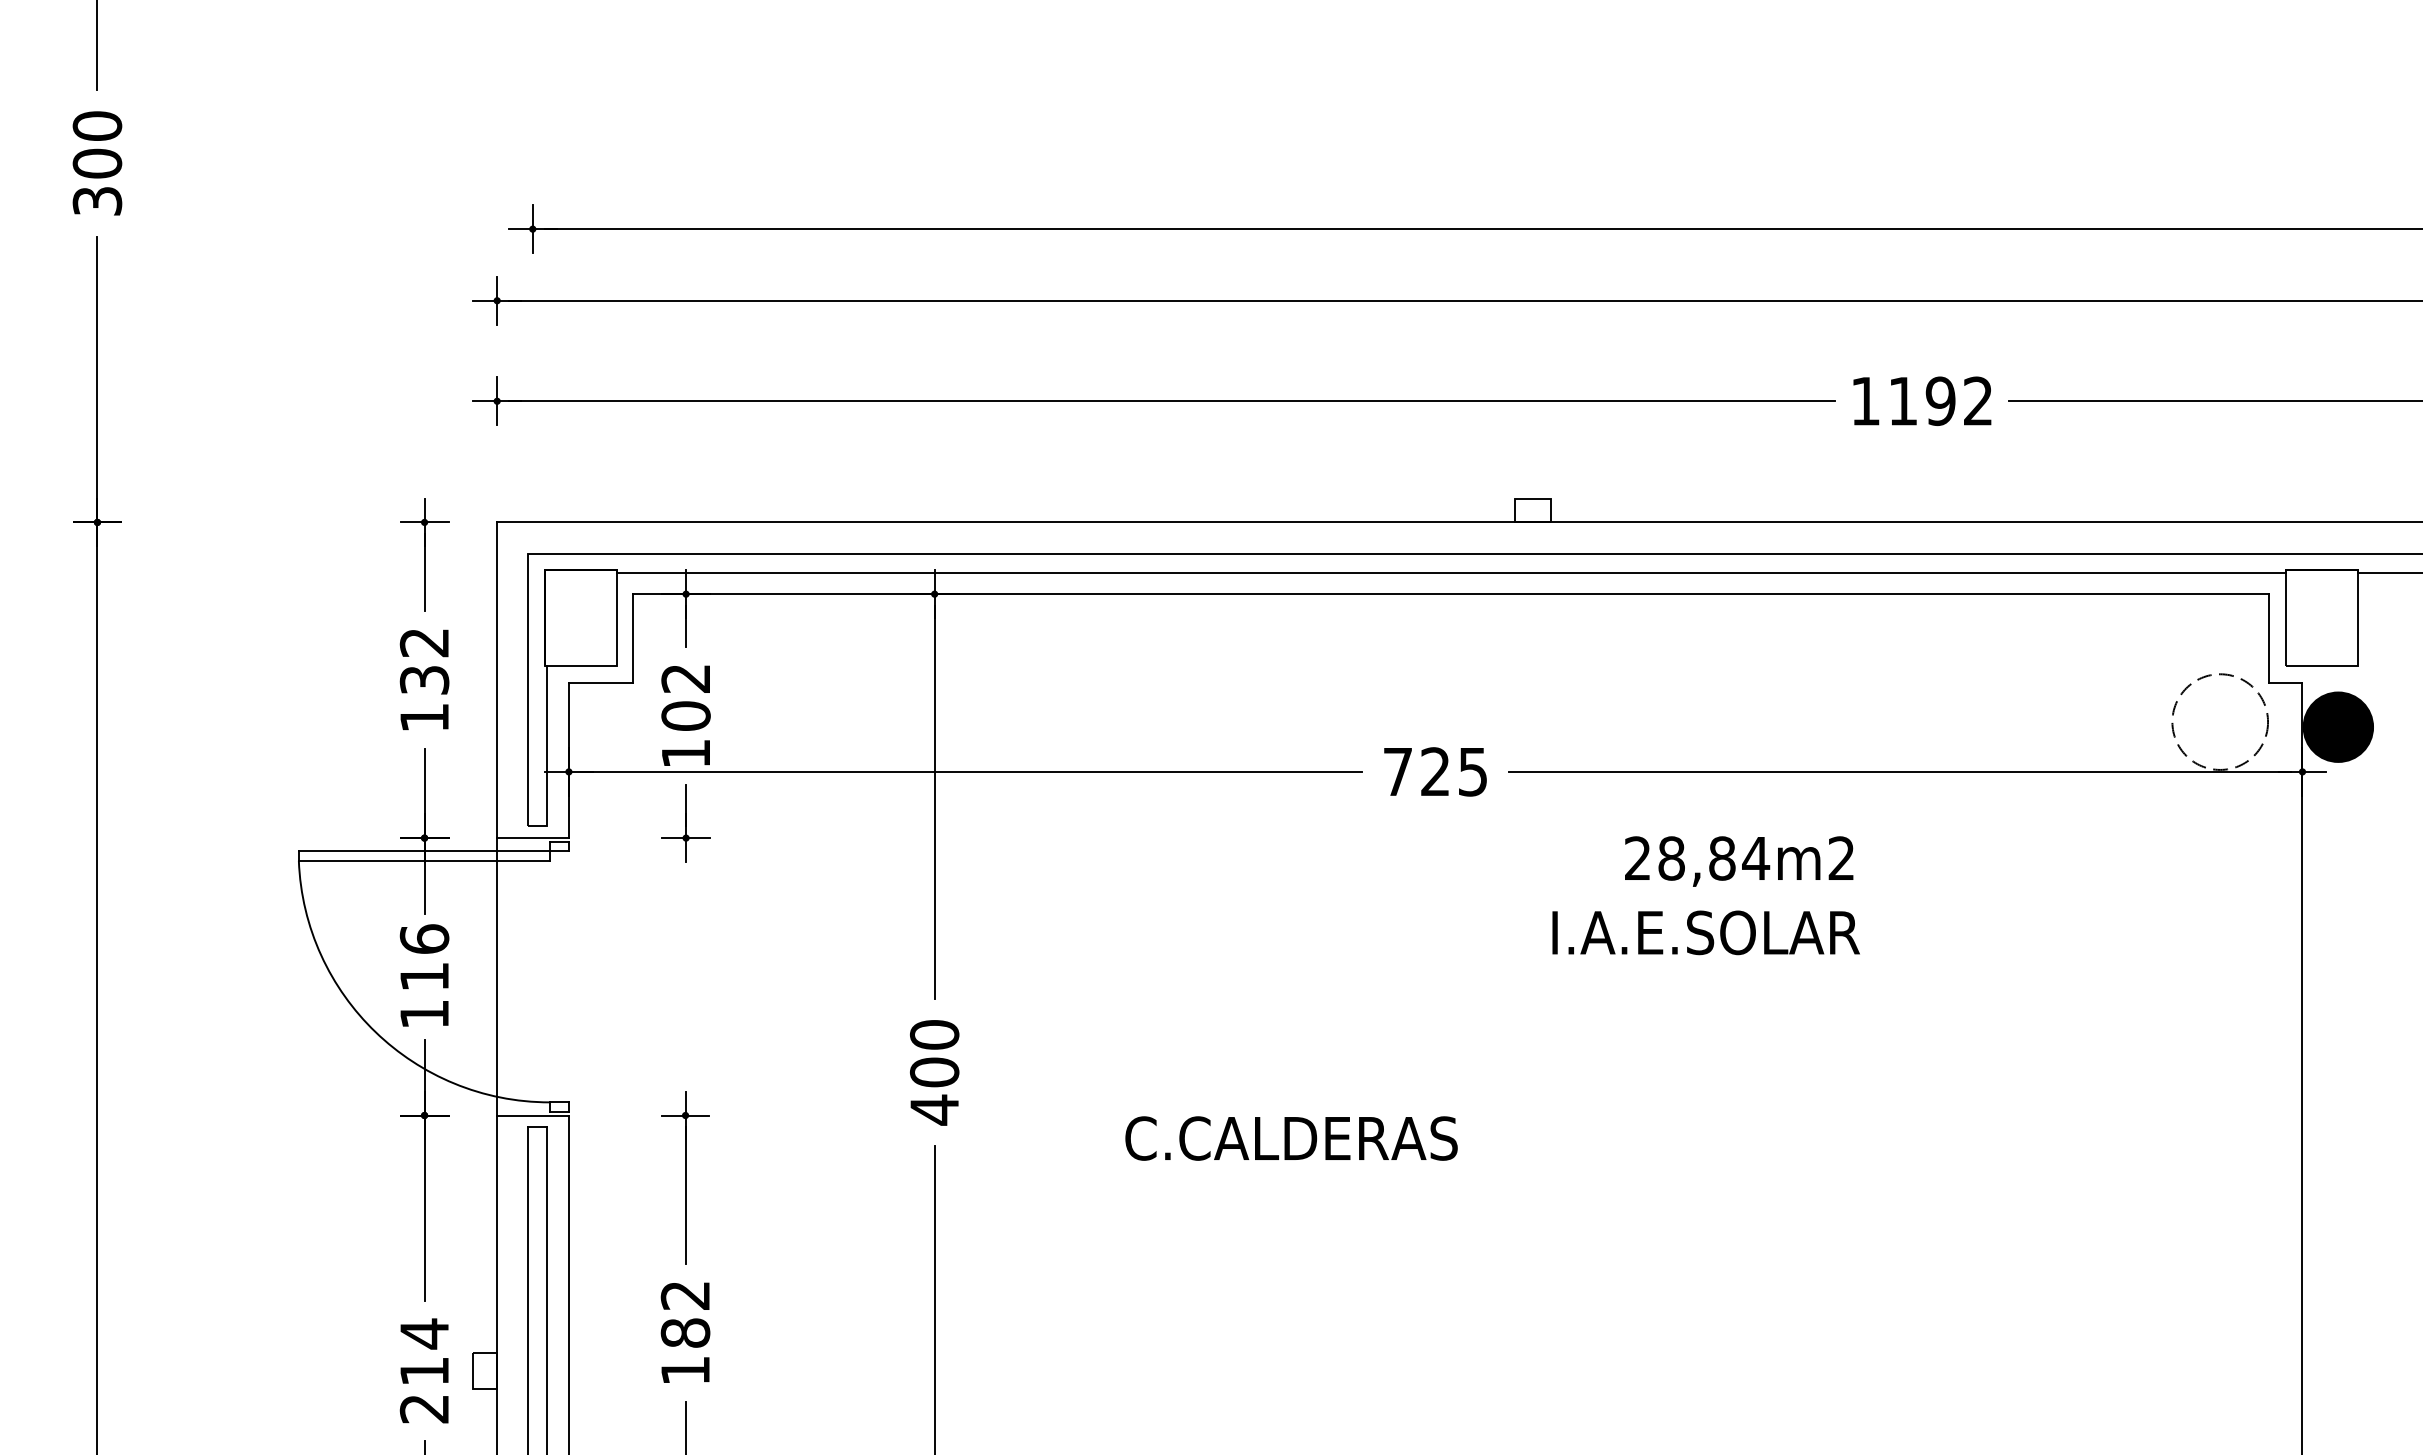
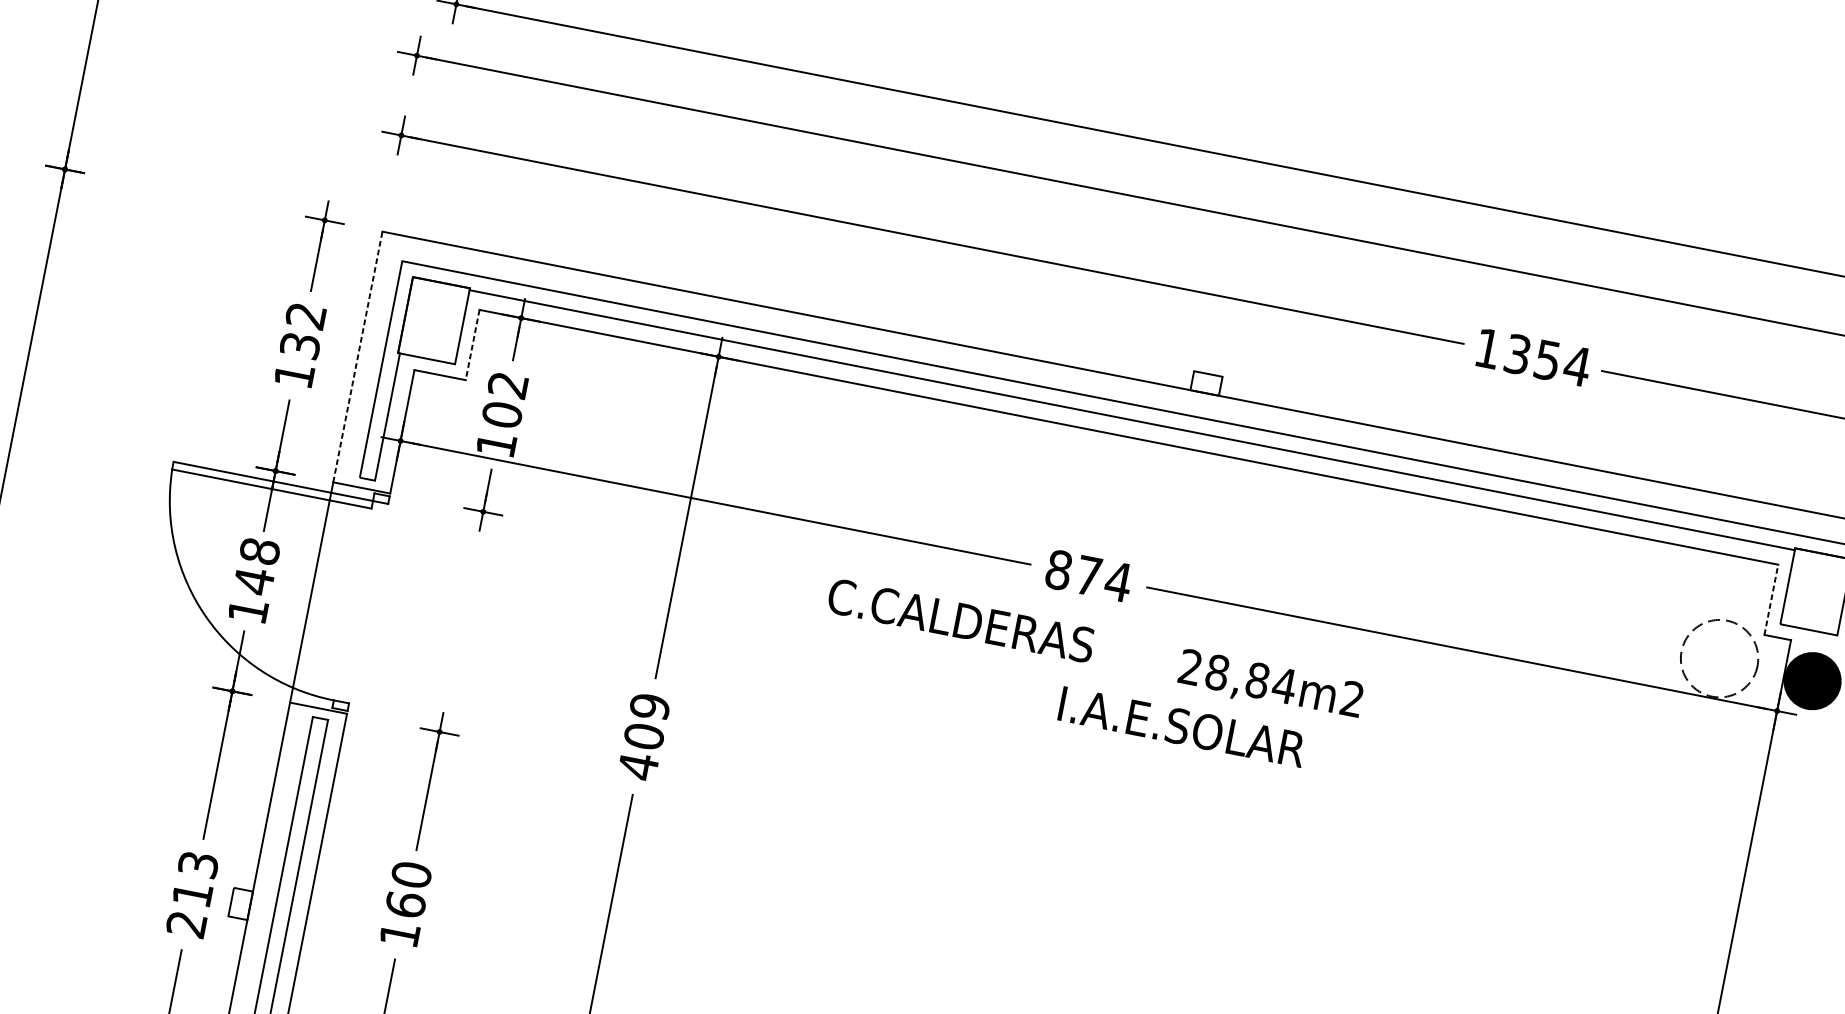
text: (1941, 401) -> (1548, 360), 1192 -> 1354
line: (2269, 637) -> (1771, 599), solid -> dashed
line: (633, 638) -> (472, 345), solid -> dashed
line: (497, 680) -> (358, 357), solid -> dashed
text: (1435, 771) -> (1088, 575), 725 -> 874
text: (1739, 861) -> (1270, 685), moved
text: (1705, 932) -> (1181, 726), moved
text: (424, 958) -> (256, 566), 116 -> 148
text: (934, 1034) -> (649, 706), 400 -> 409
text: (1291, 1138) -> (961, 620), moved
text: (685, 1313) -> (408, 889), 182 -> 160
text: (424, 1333) -> (198, 864), 214 -> 213

